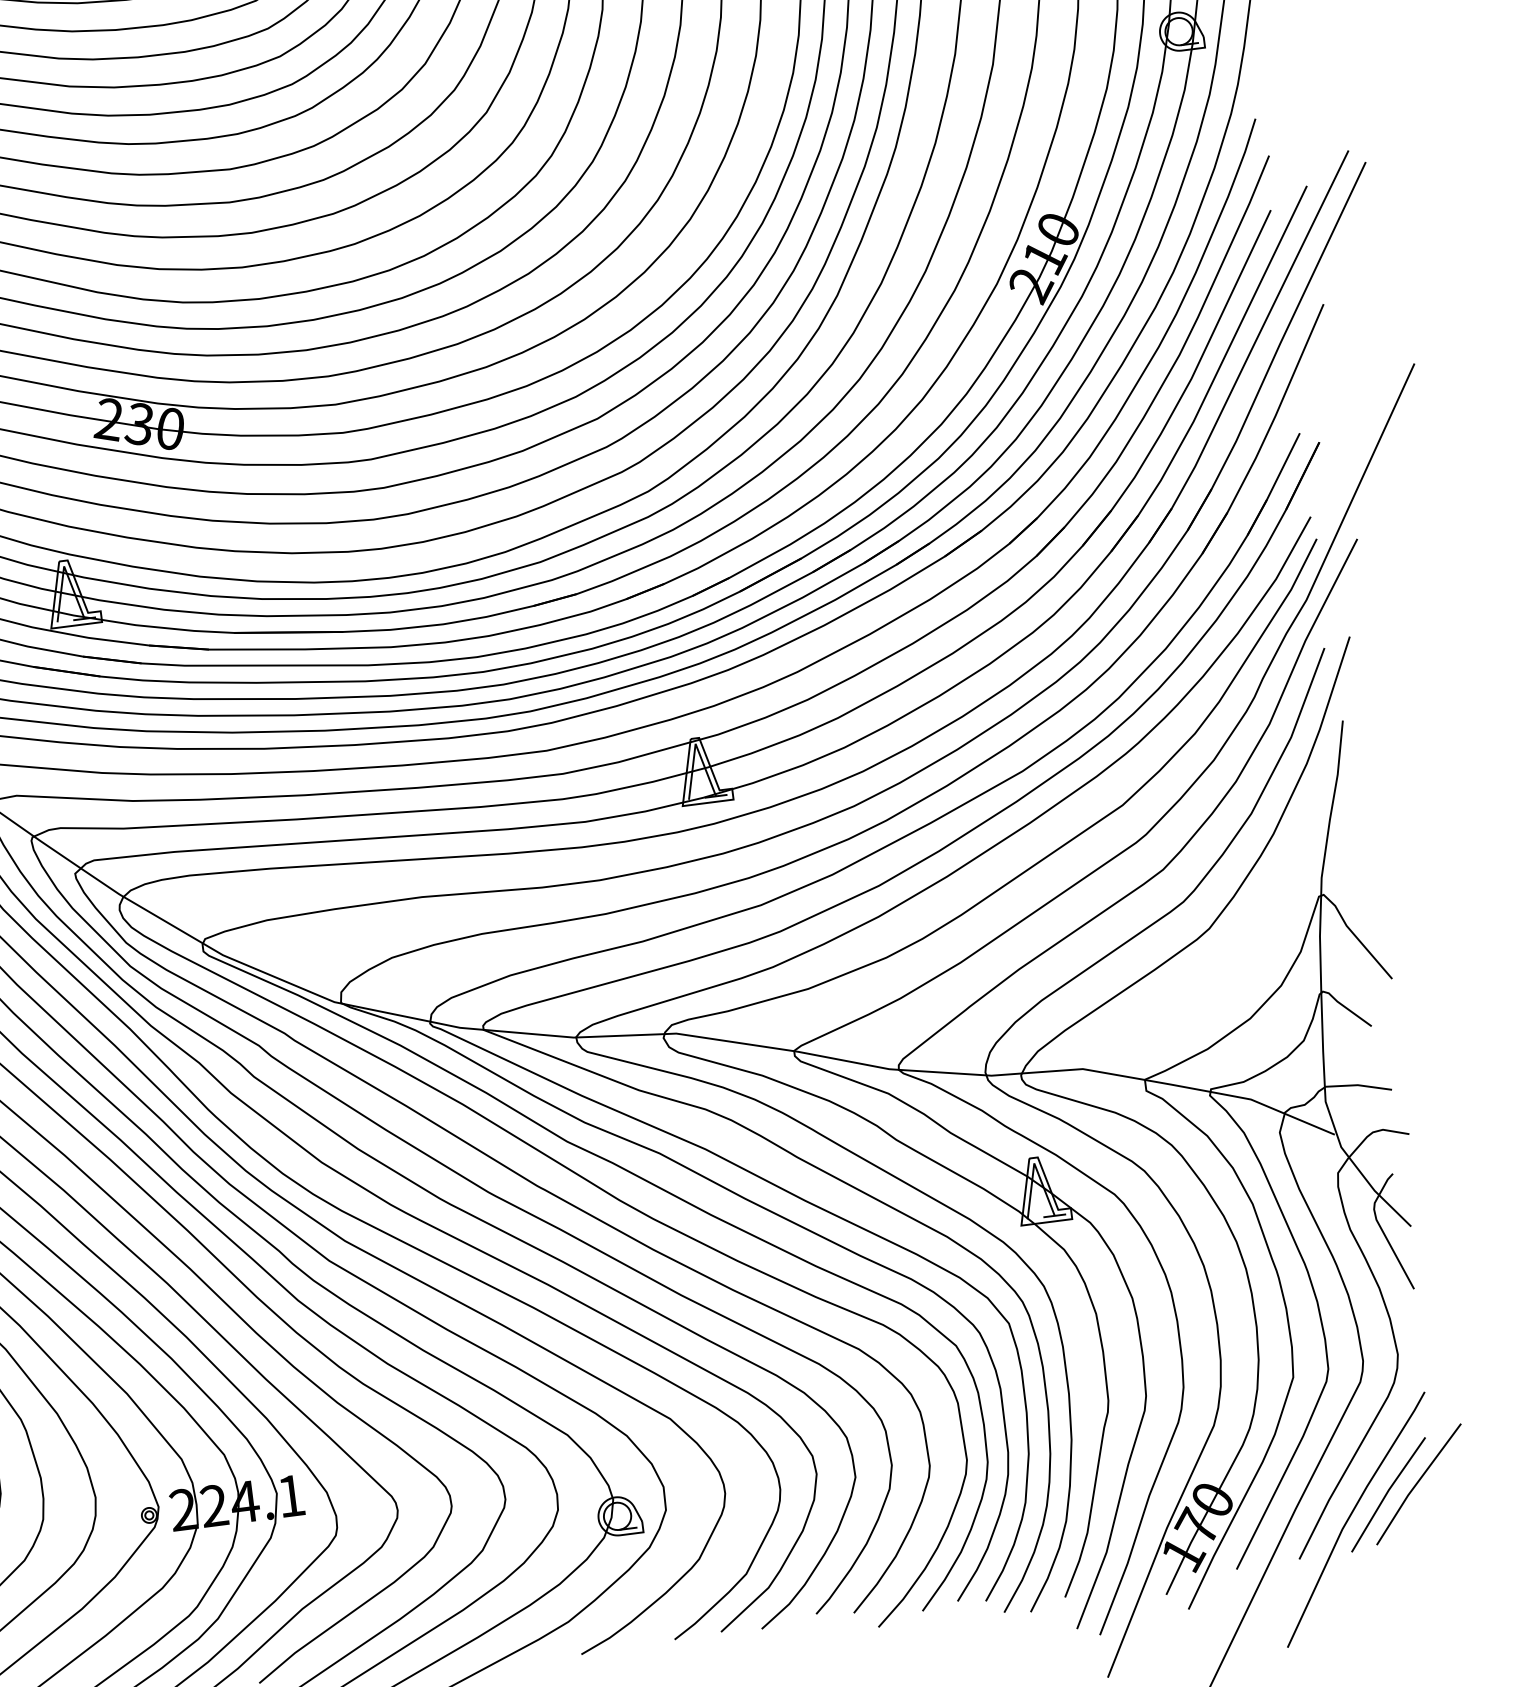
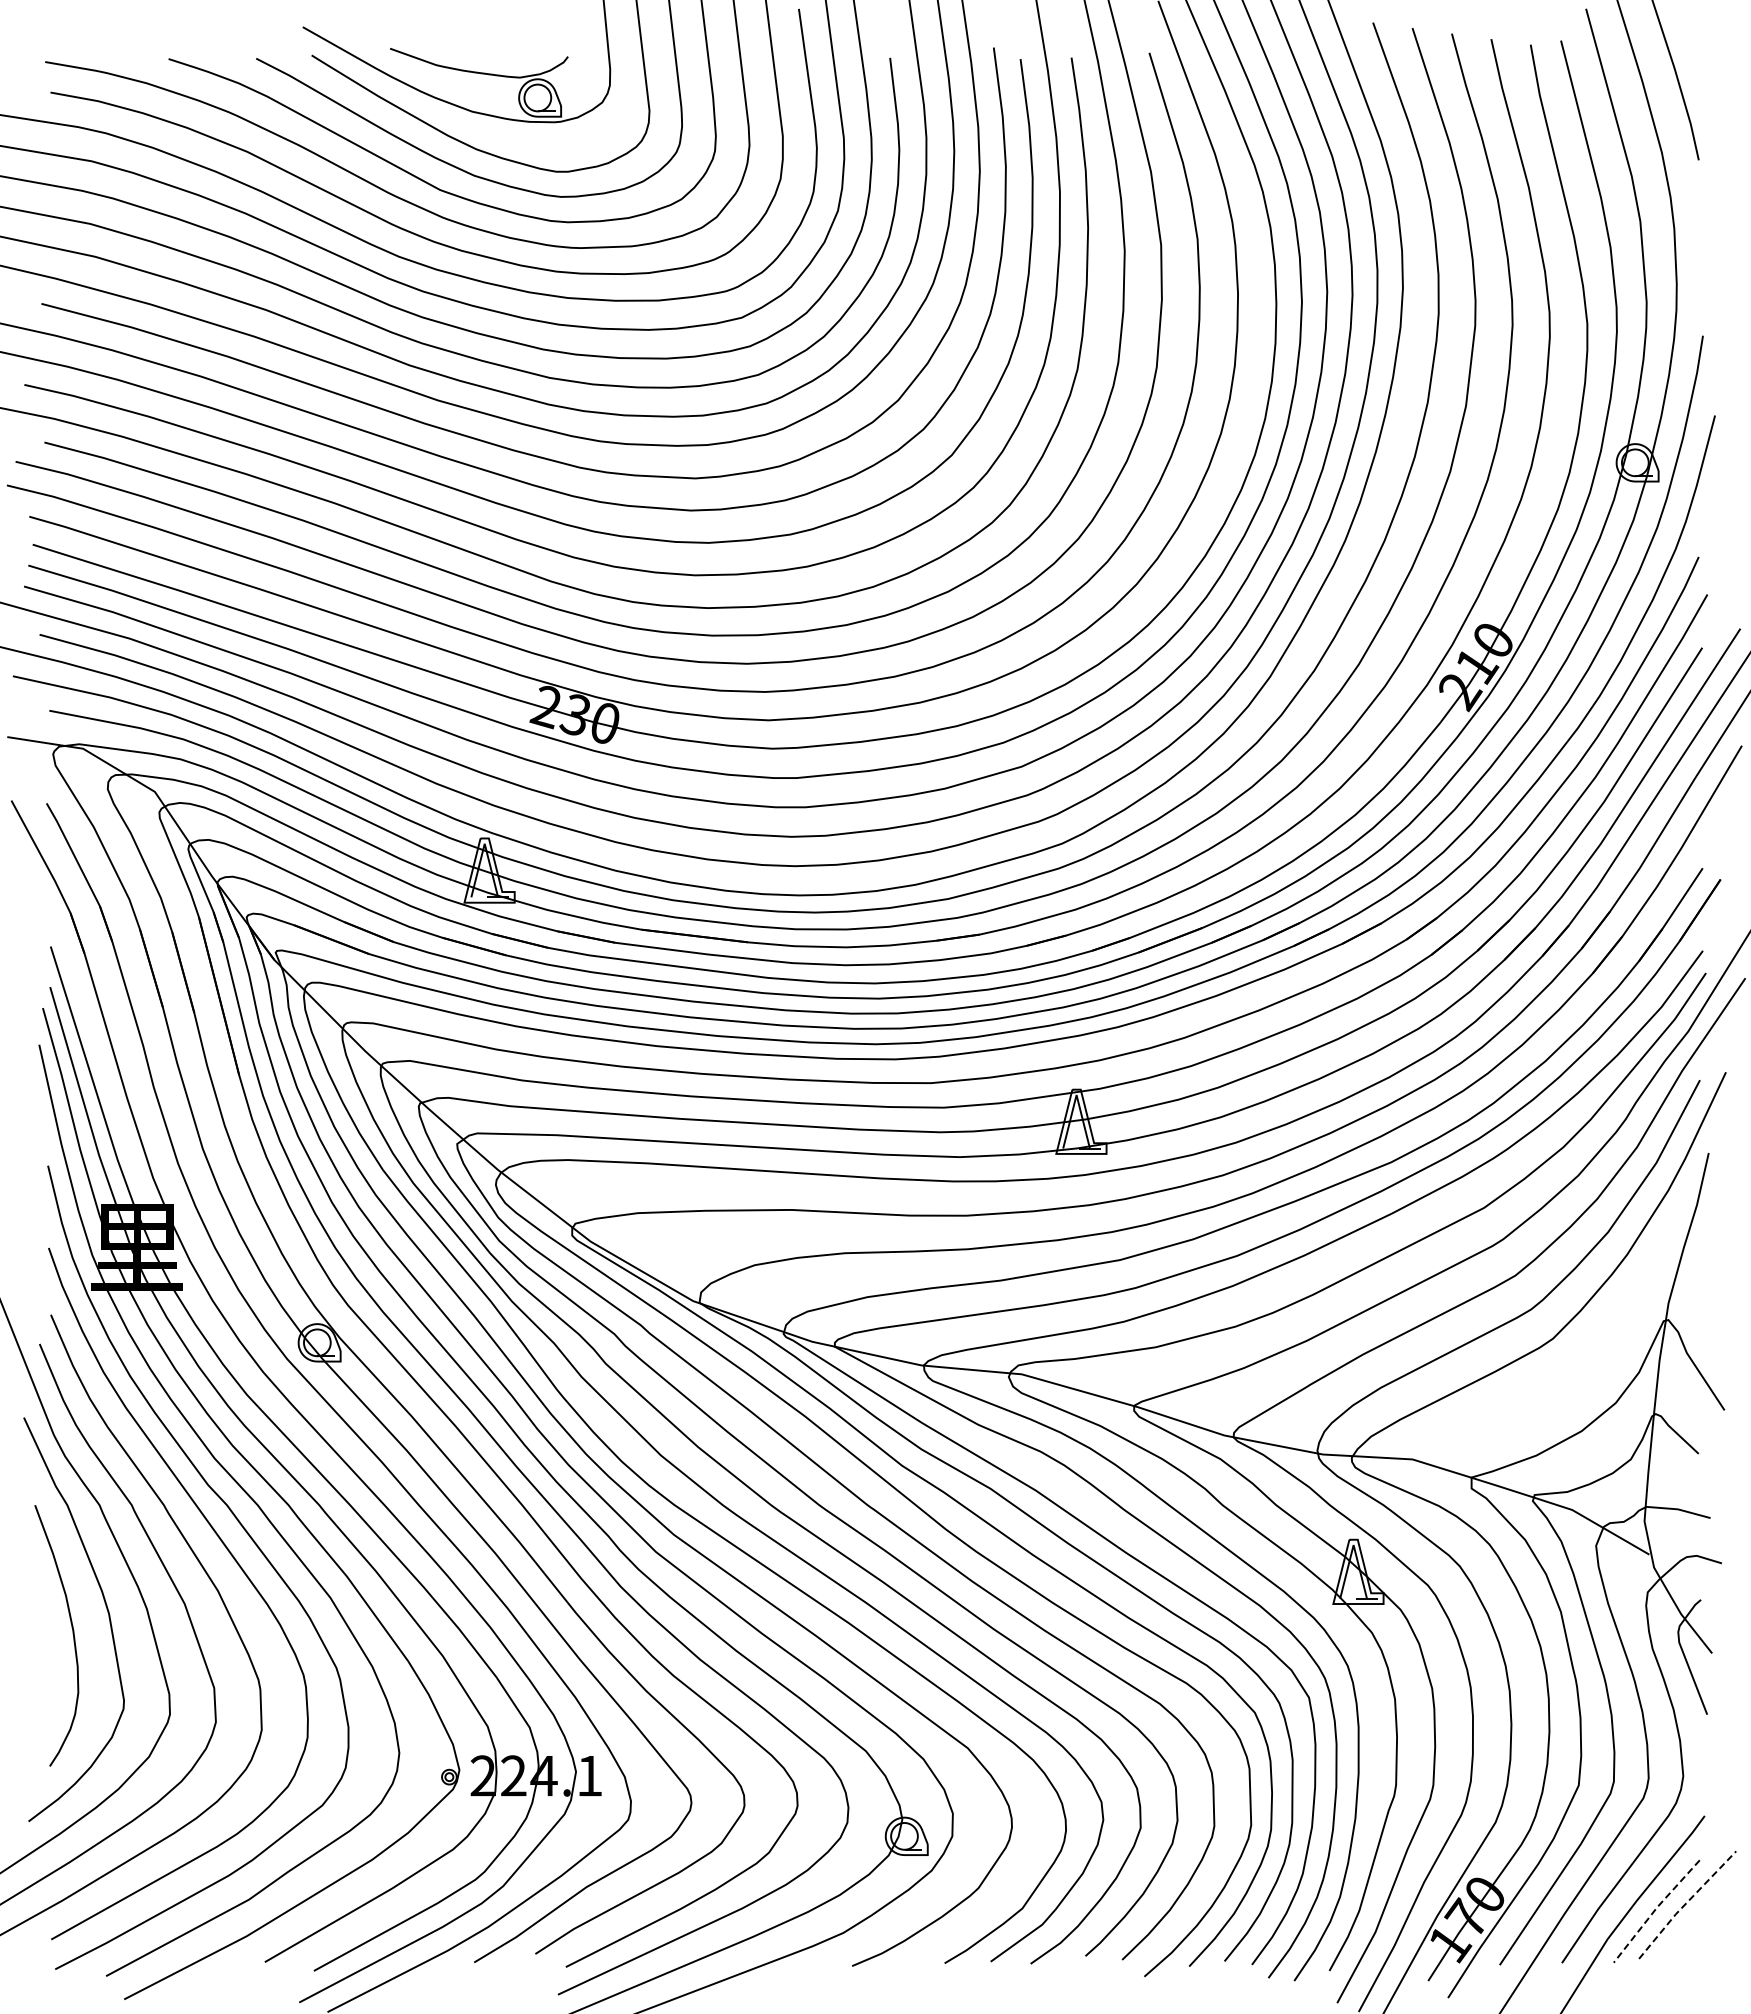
line: (1417, 1482) -> (1686, 1903), solid -> dashed
line: (1387, 1494) -> (1655, 1910), solid -> dashed

